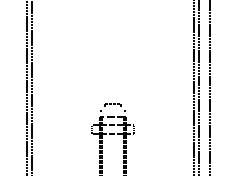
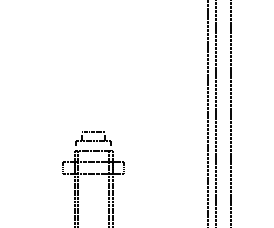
line: (112, 110) -> (93, 141), added

